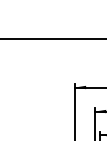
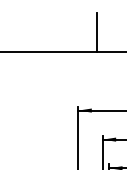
line: (90, 22) -> (97, 31), added

